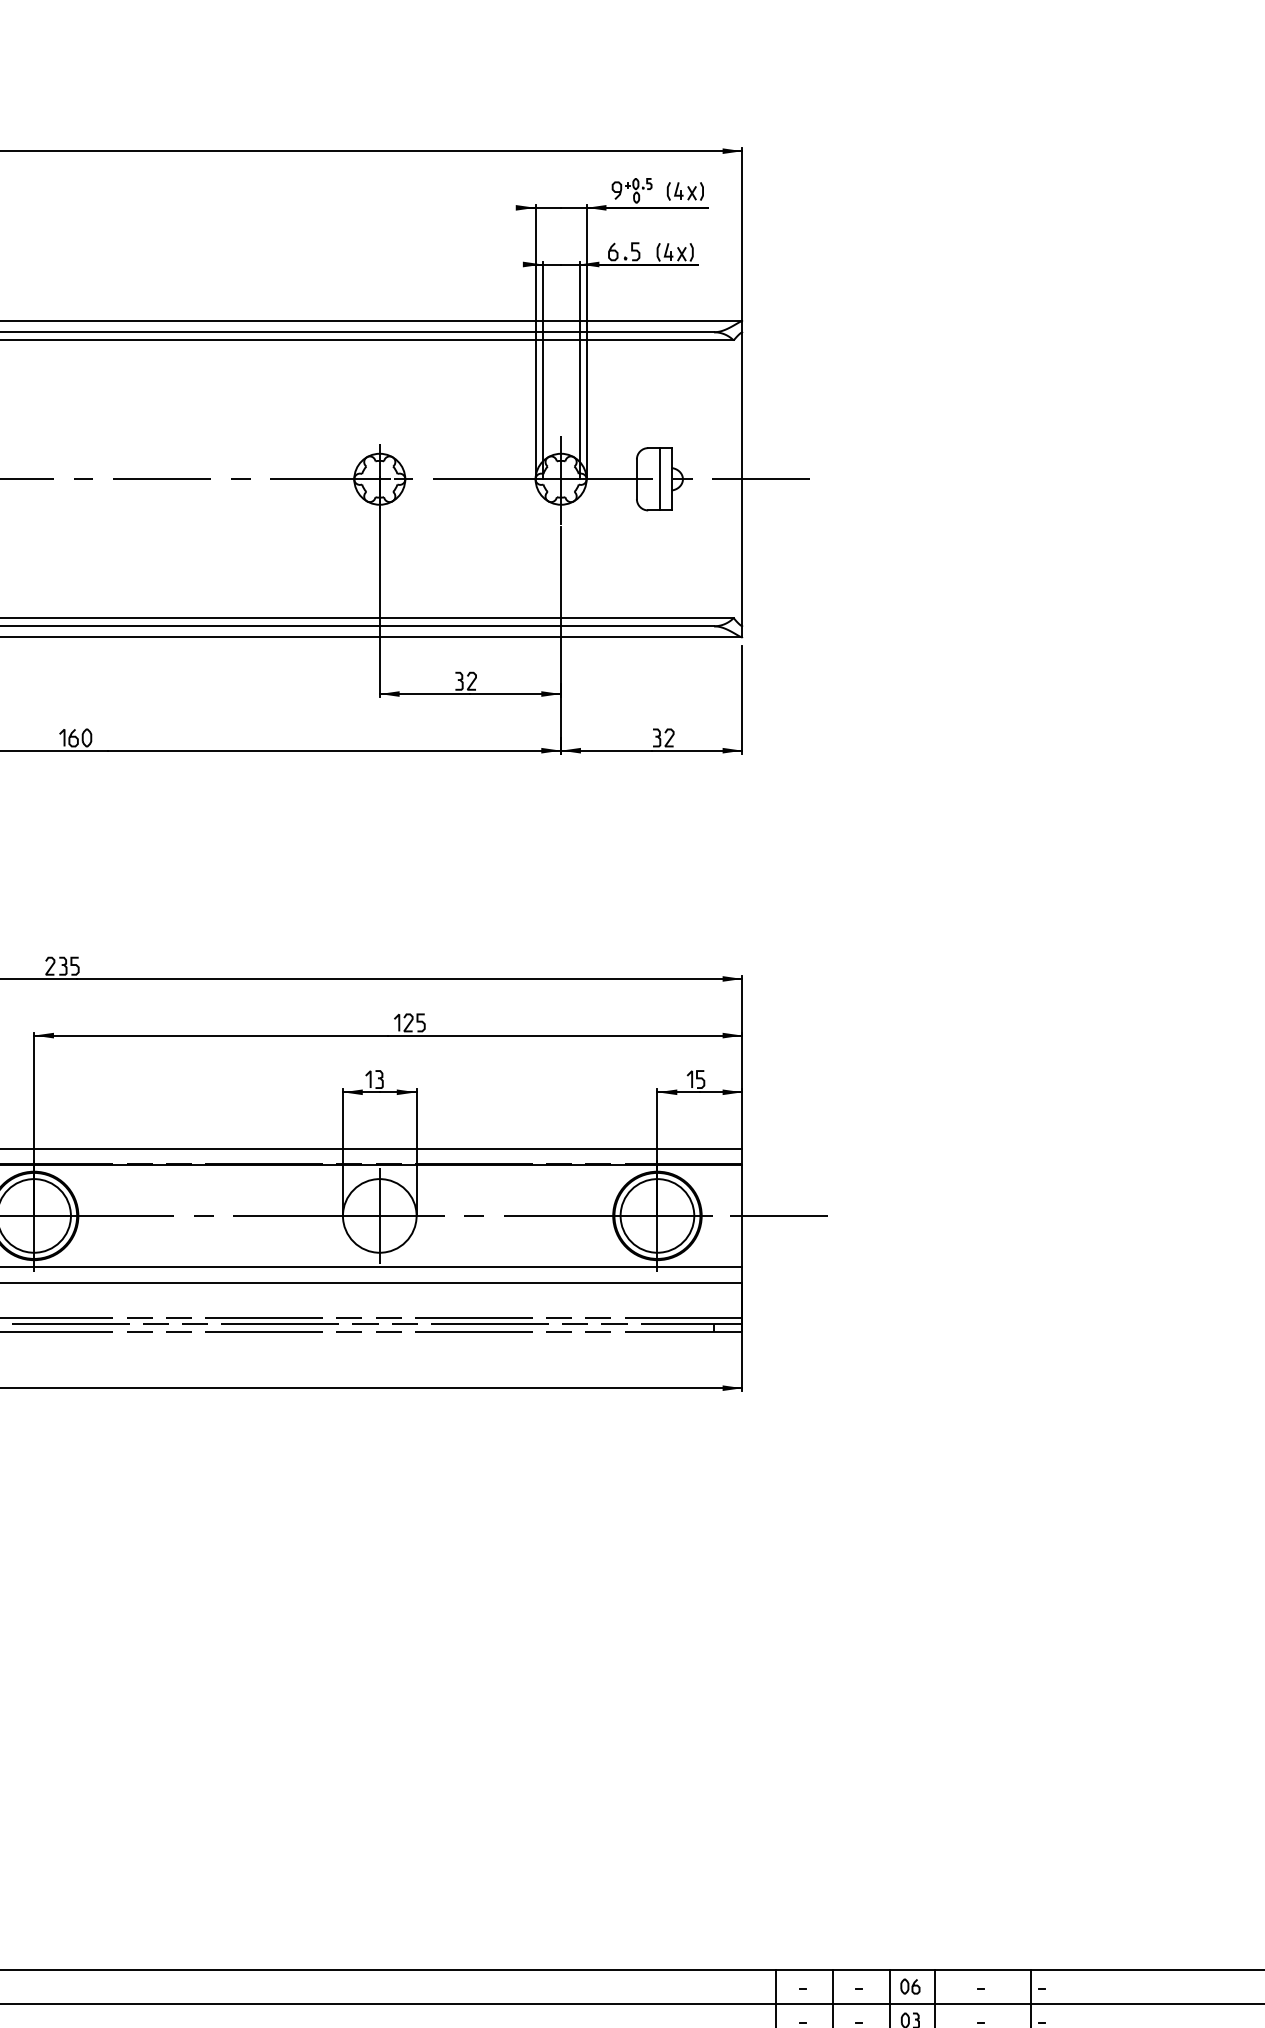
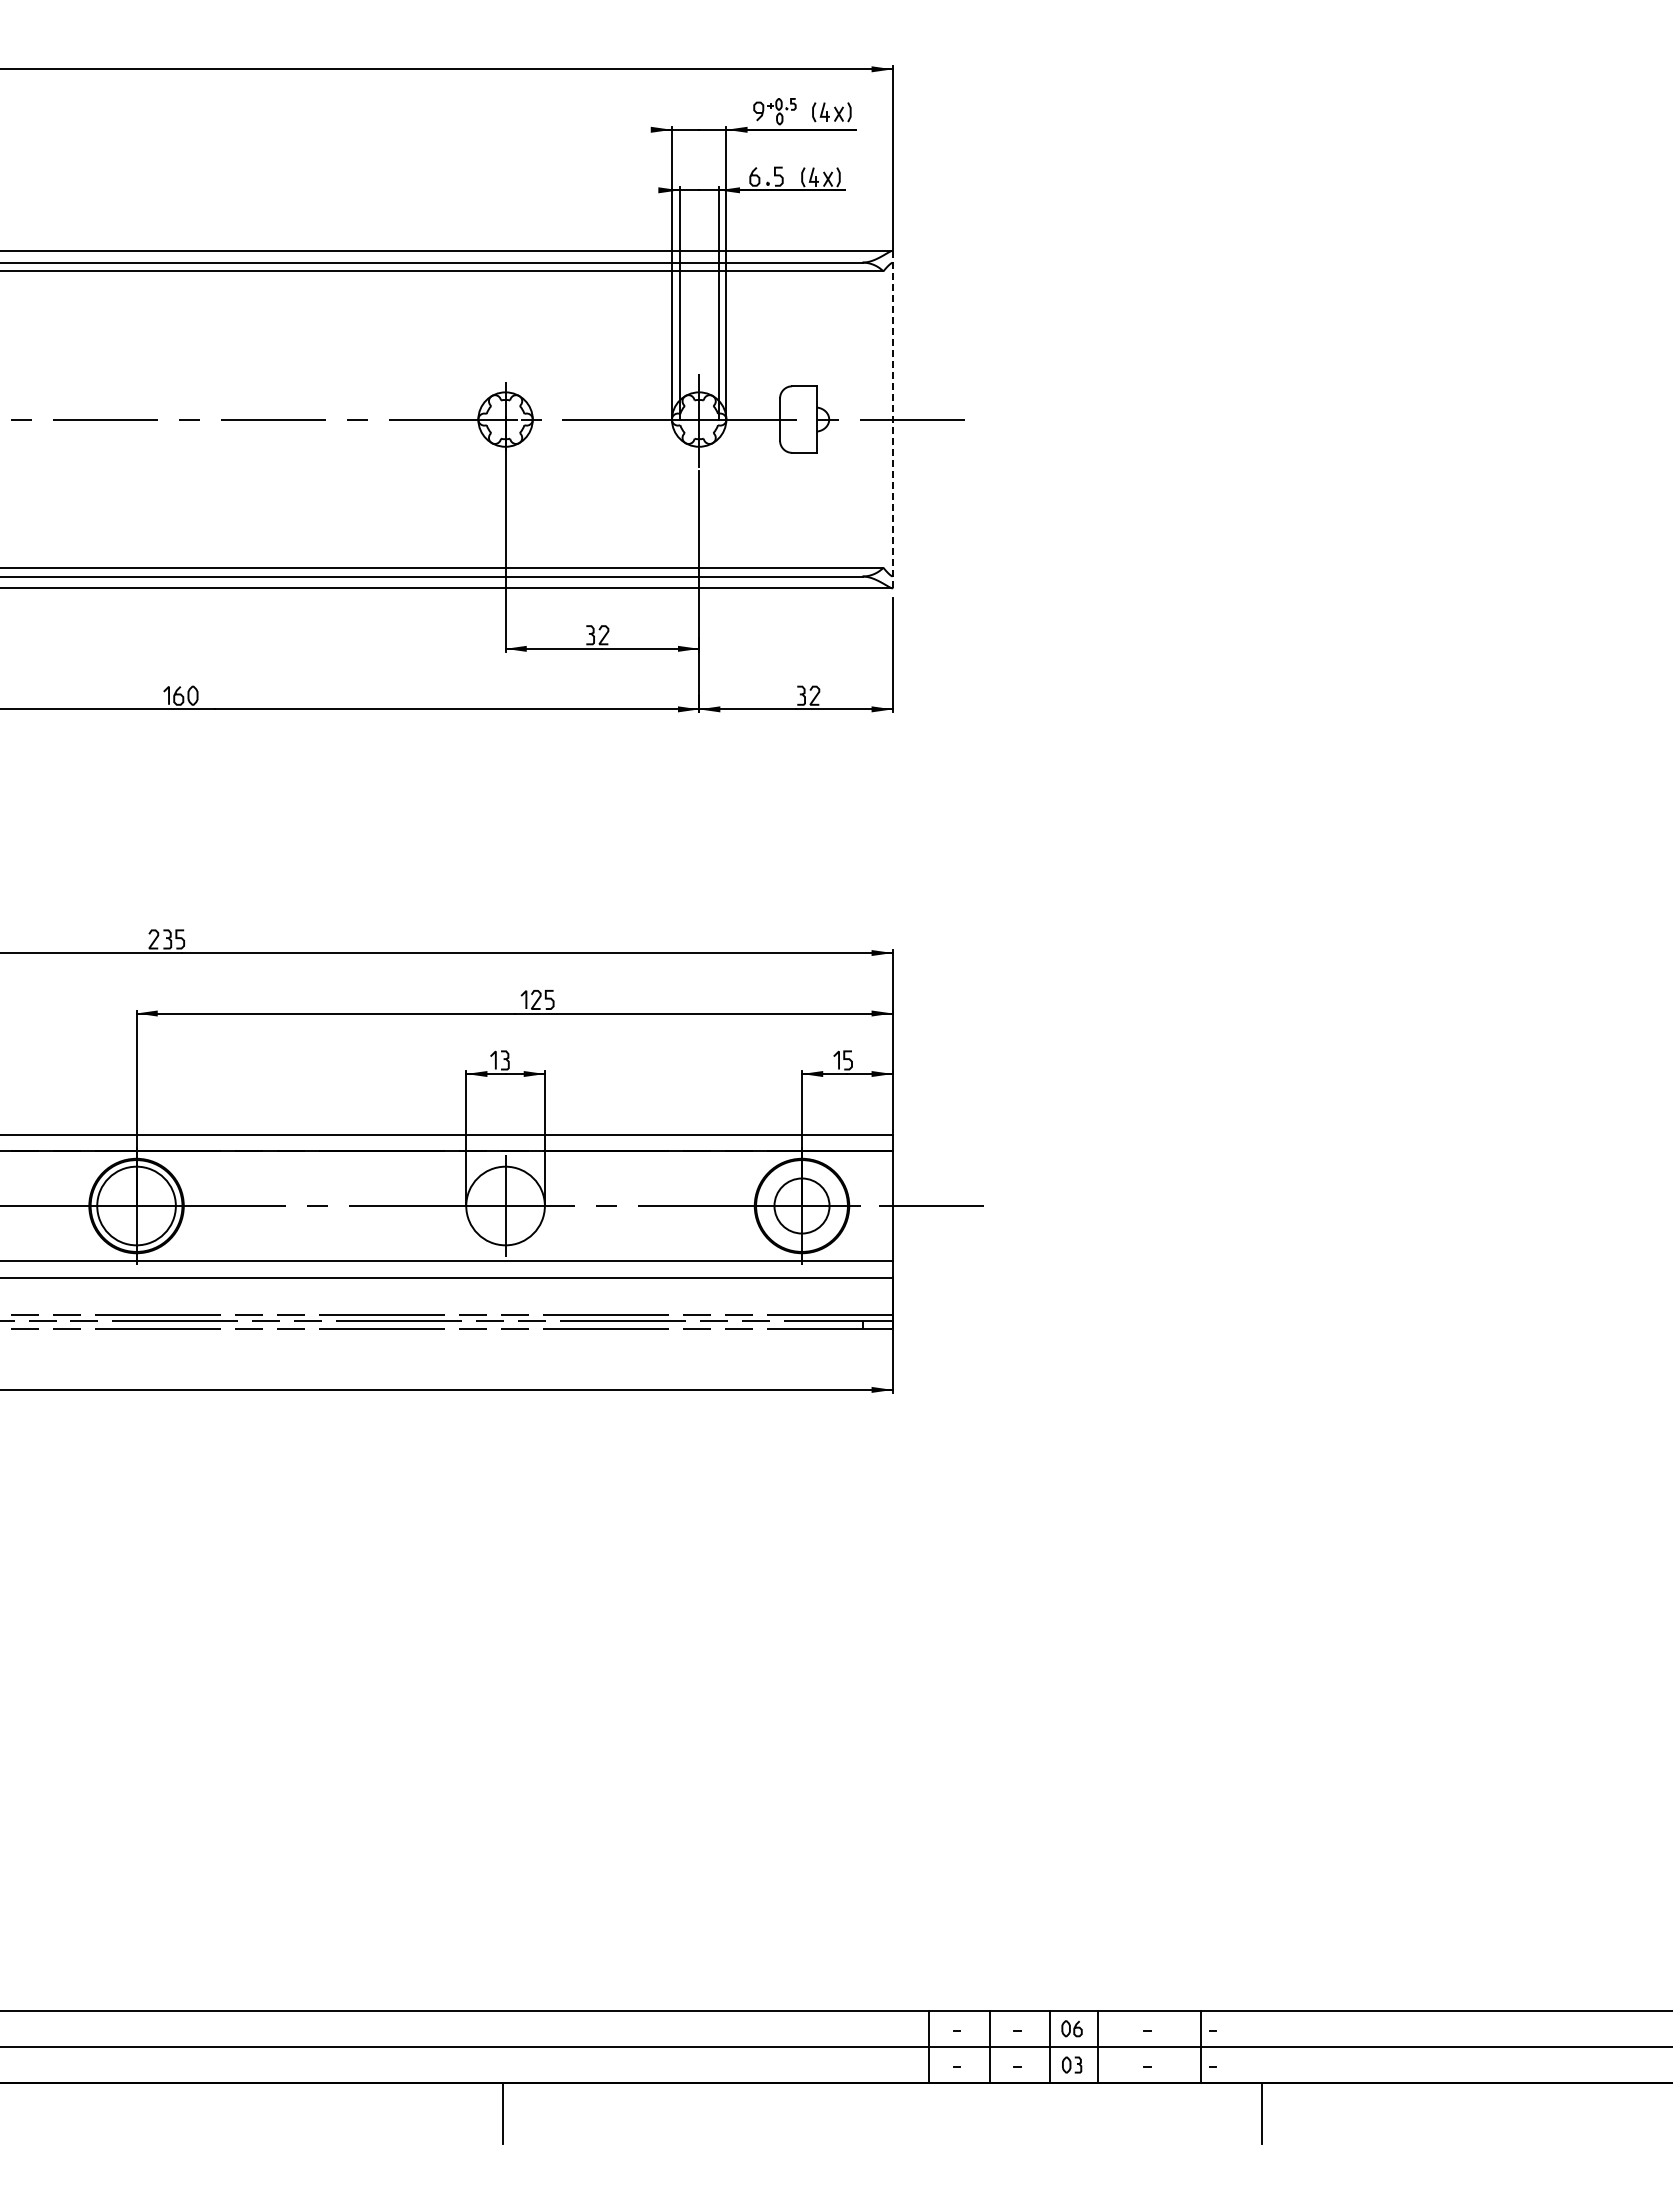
line: (660, 479) -> (805, 419), removed
line: (742, 479) -> (892, 419), solid -> dashed
circle: (656, 1215) -> (801, 1205), size x0.7

